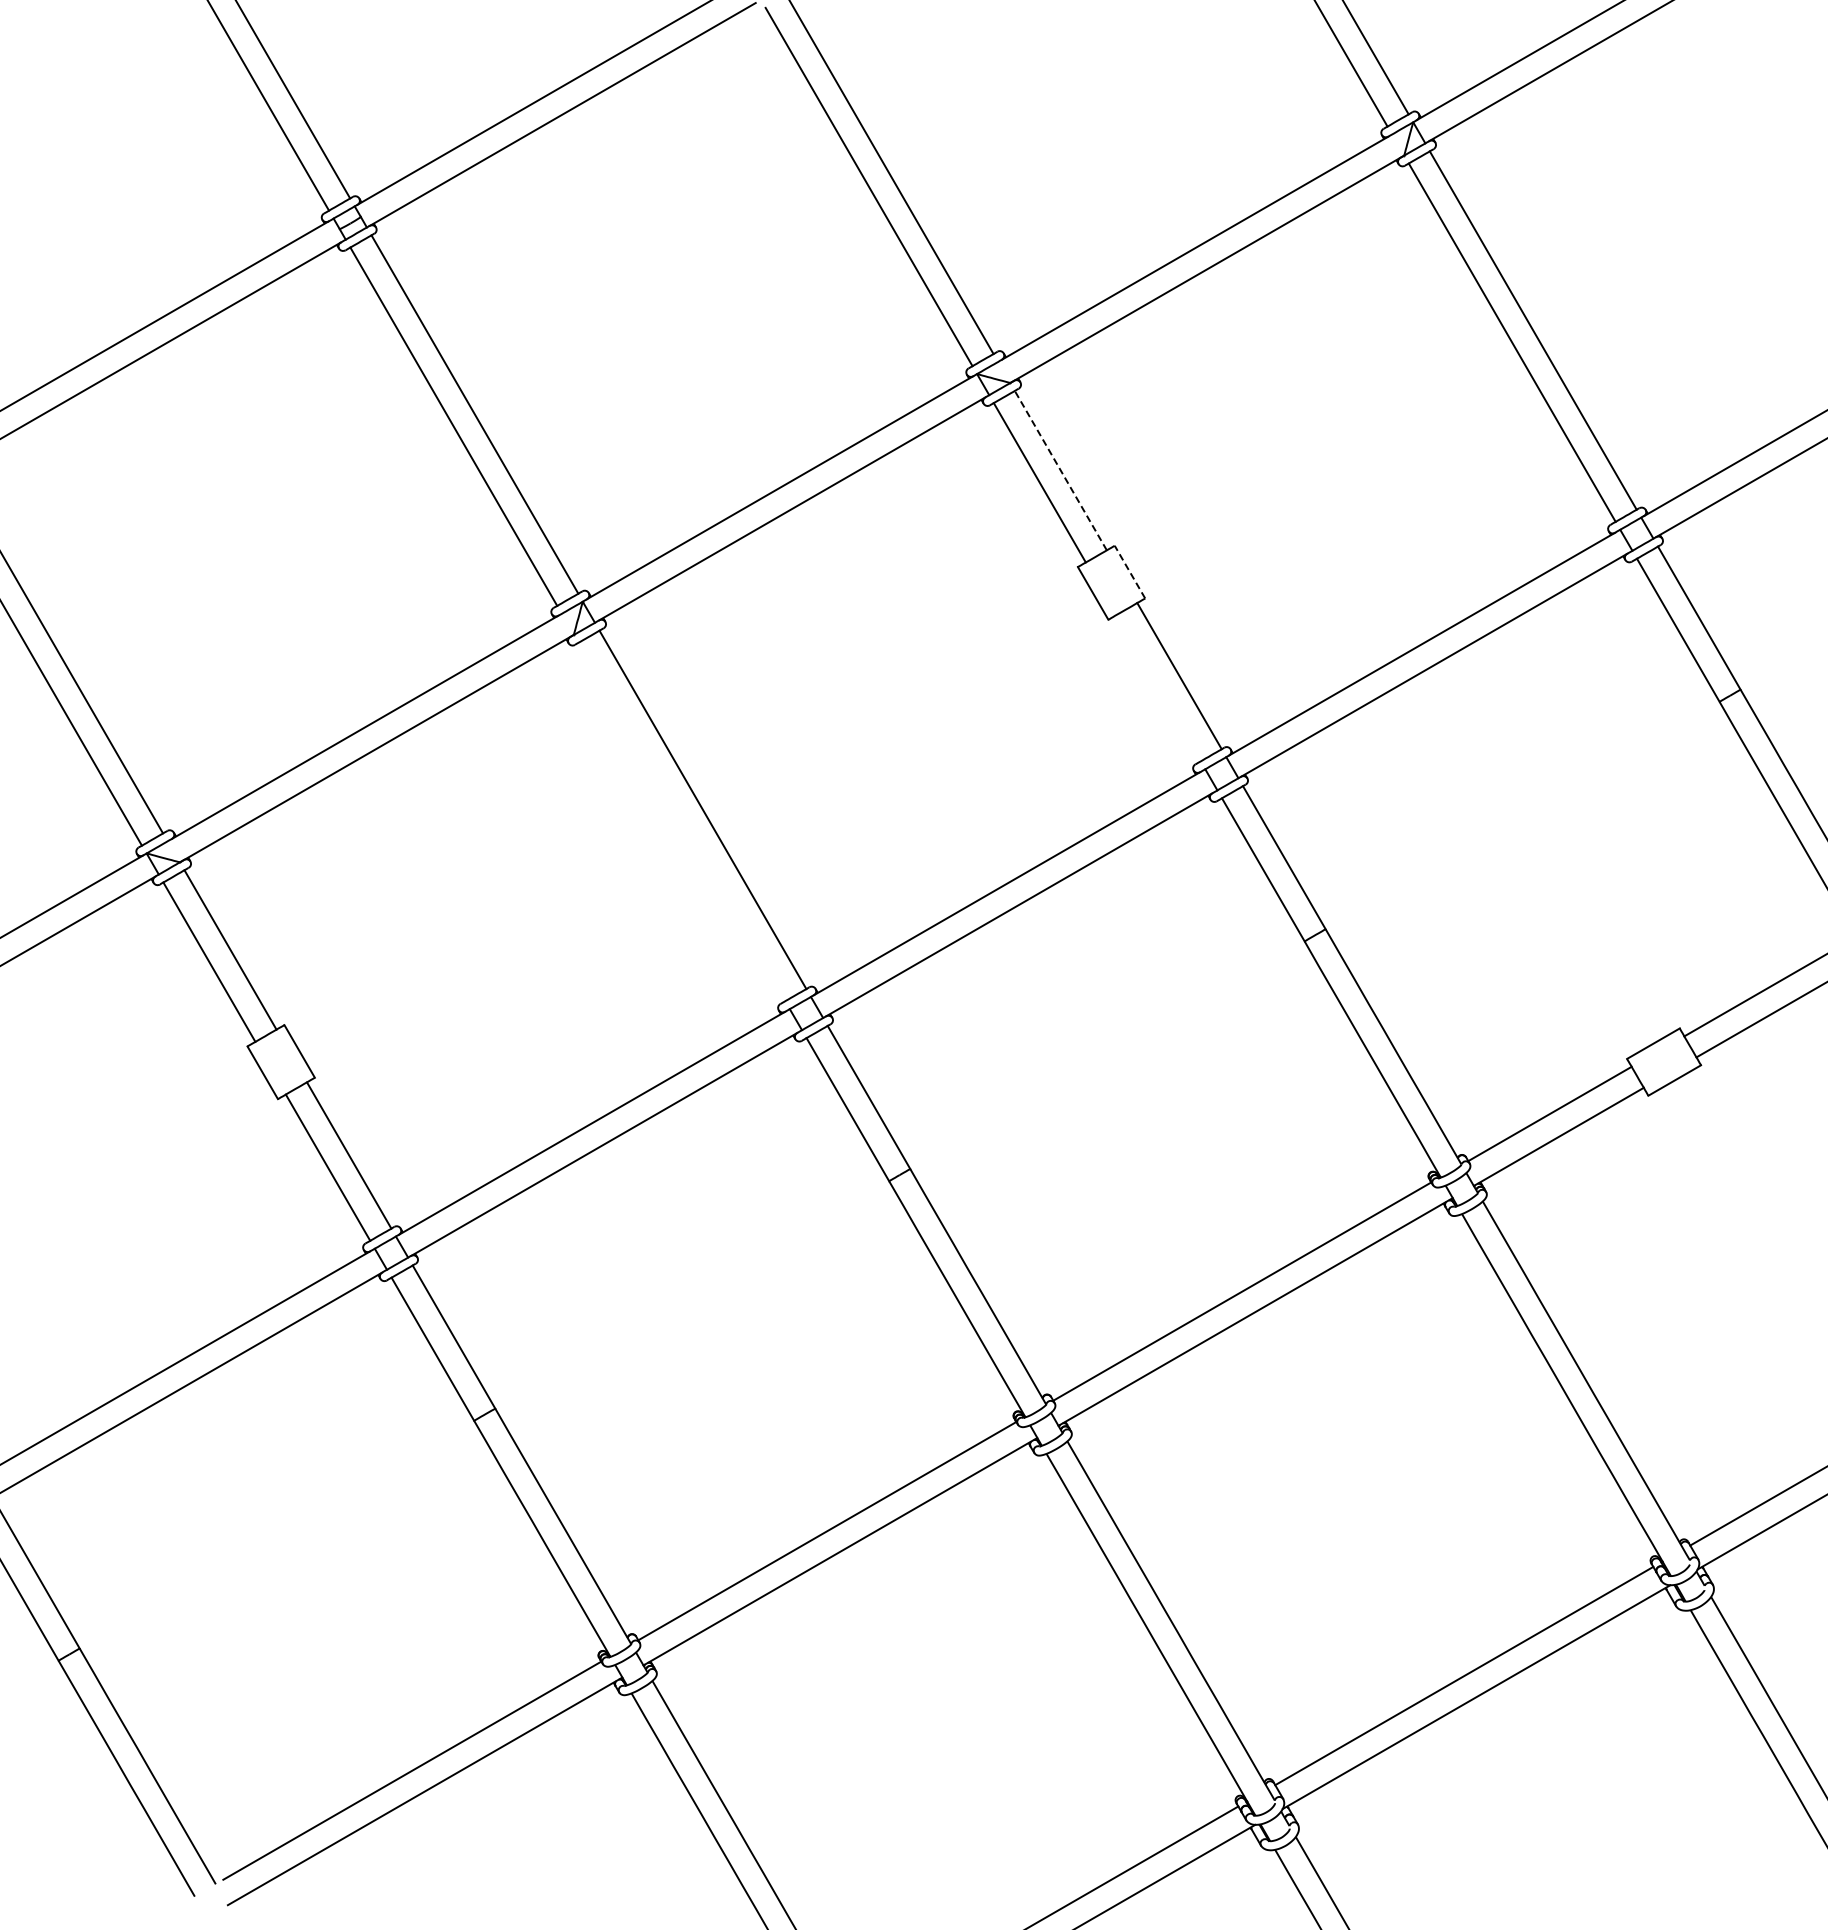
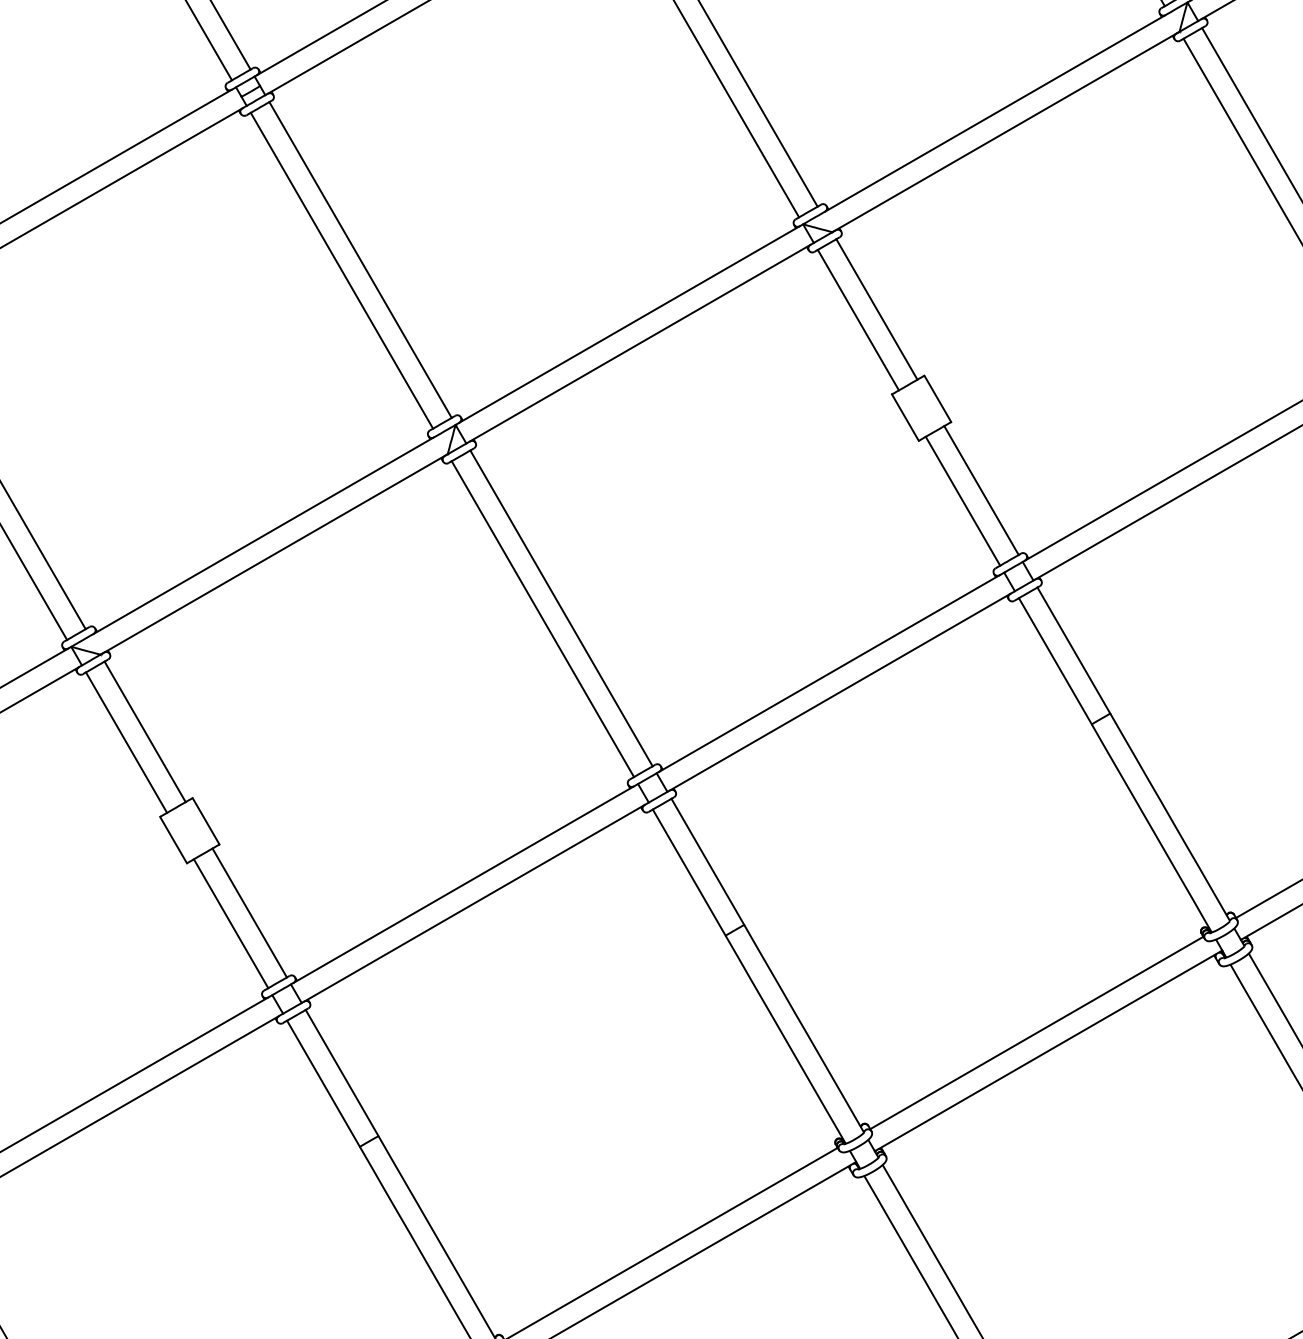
line: (1060, 470) -> (876, 309), dashed -> solid
line: (1129, 571) -> (937, 398), dashed -> solid
line: (1158, 688) -> (962, 501), added
line: (681, 821) -> (542, 618), added

